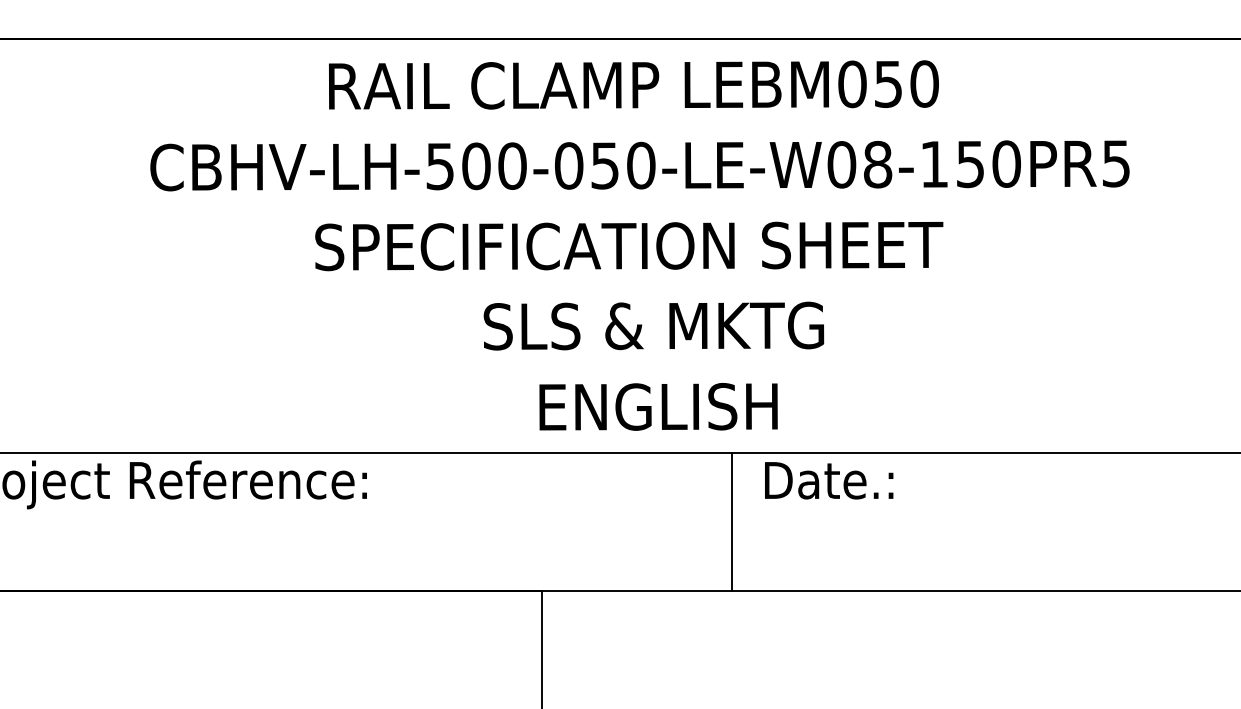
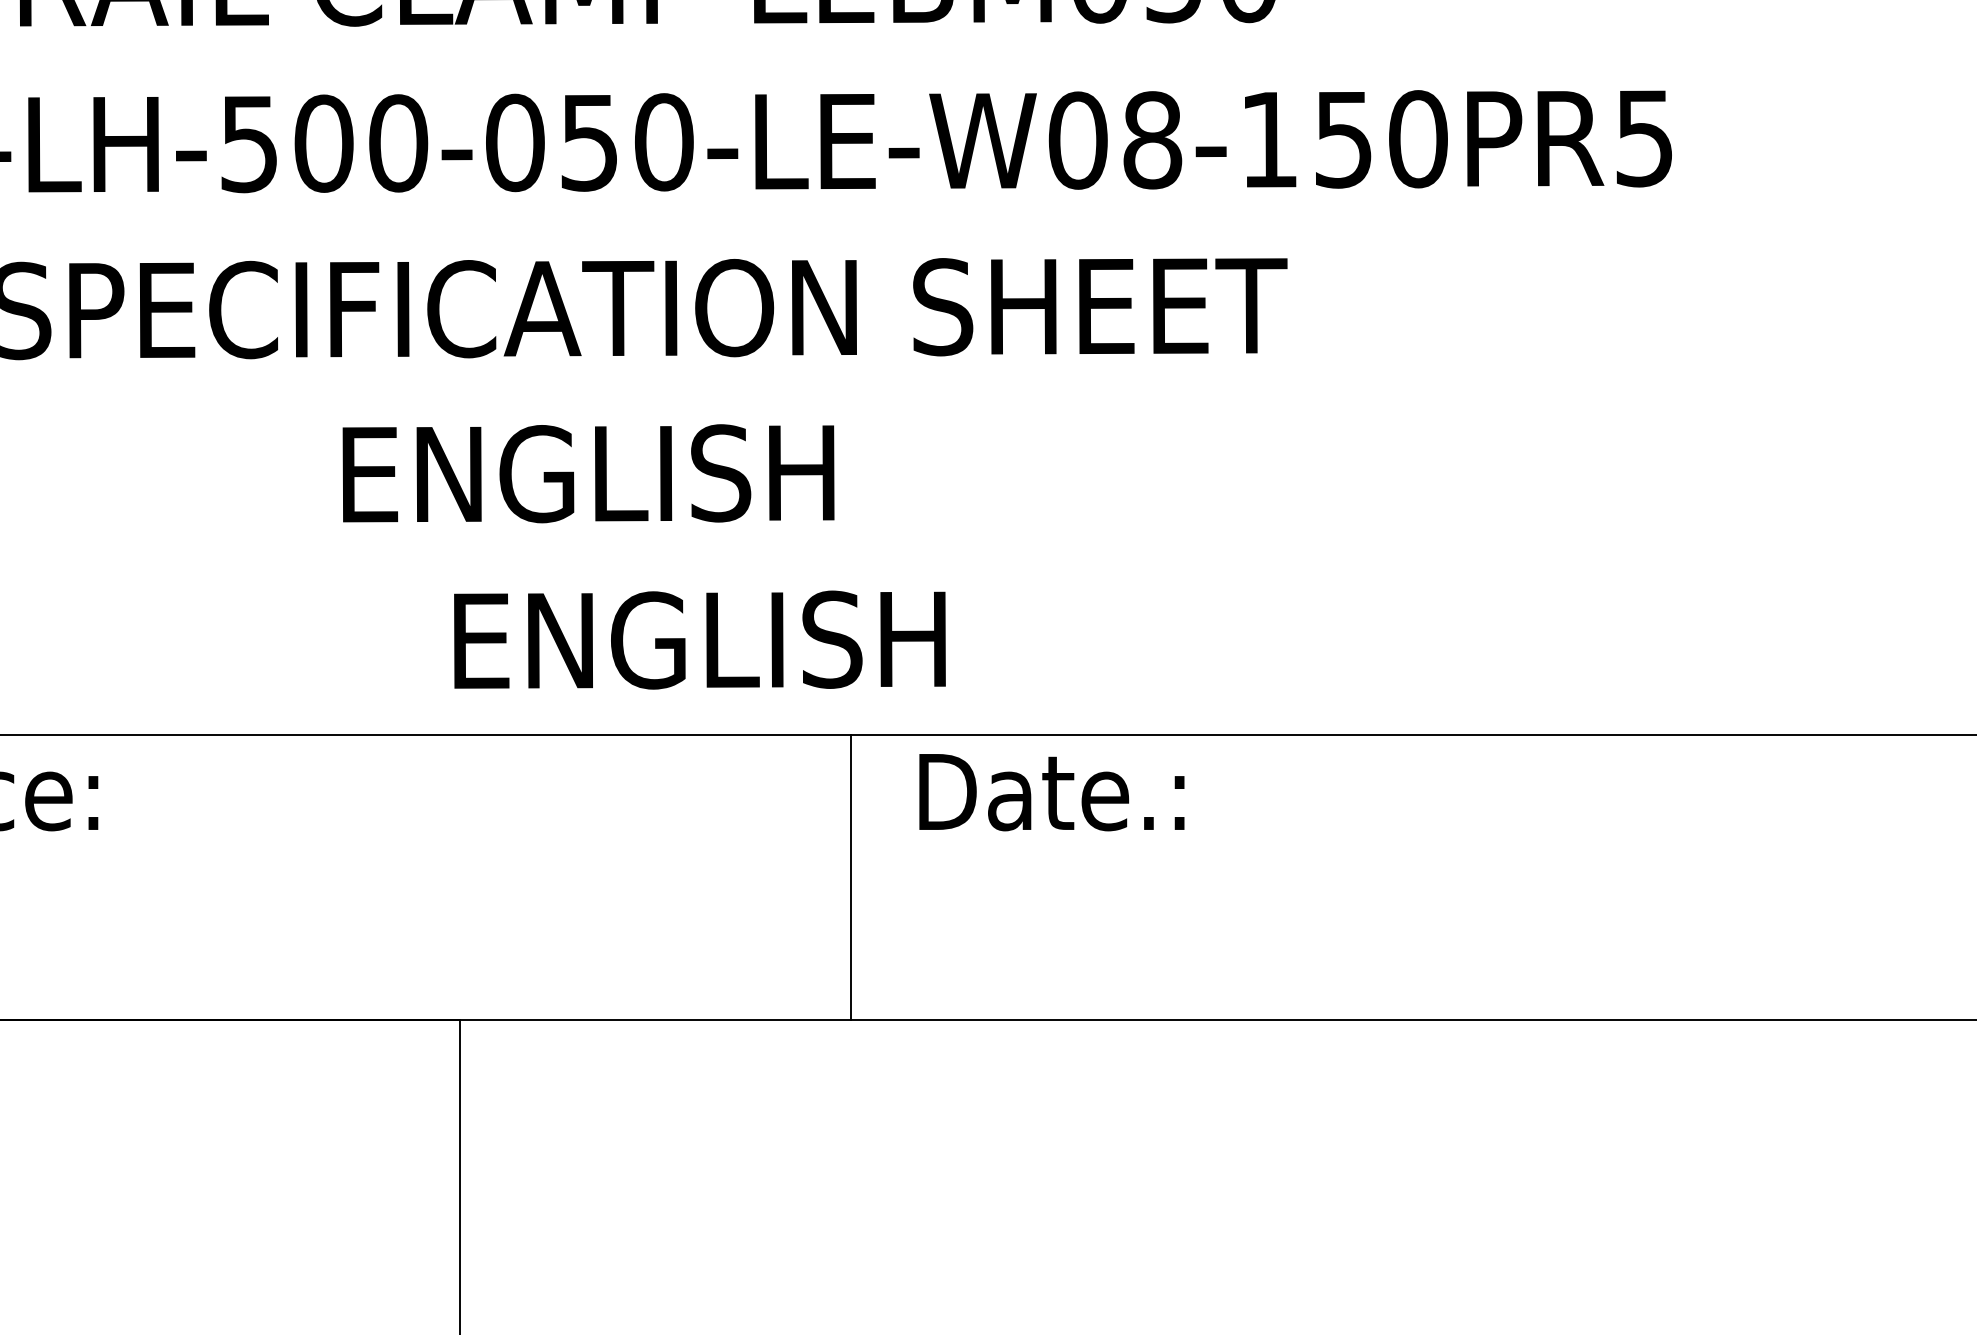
text: (653, 325) -> (689, 472), SLS & MKTG -> ENGLISH

